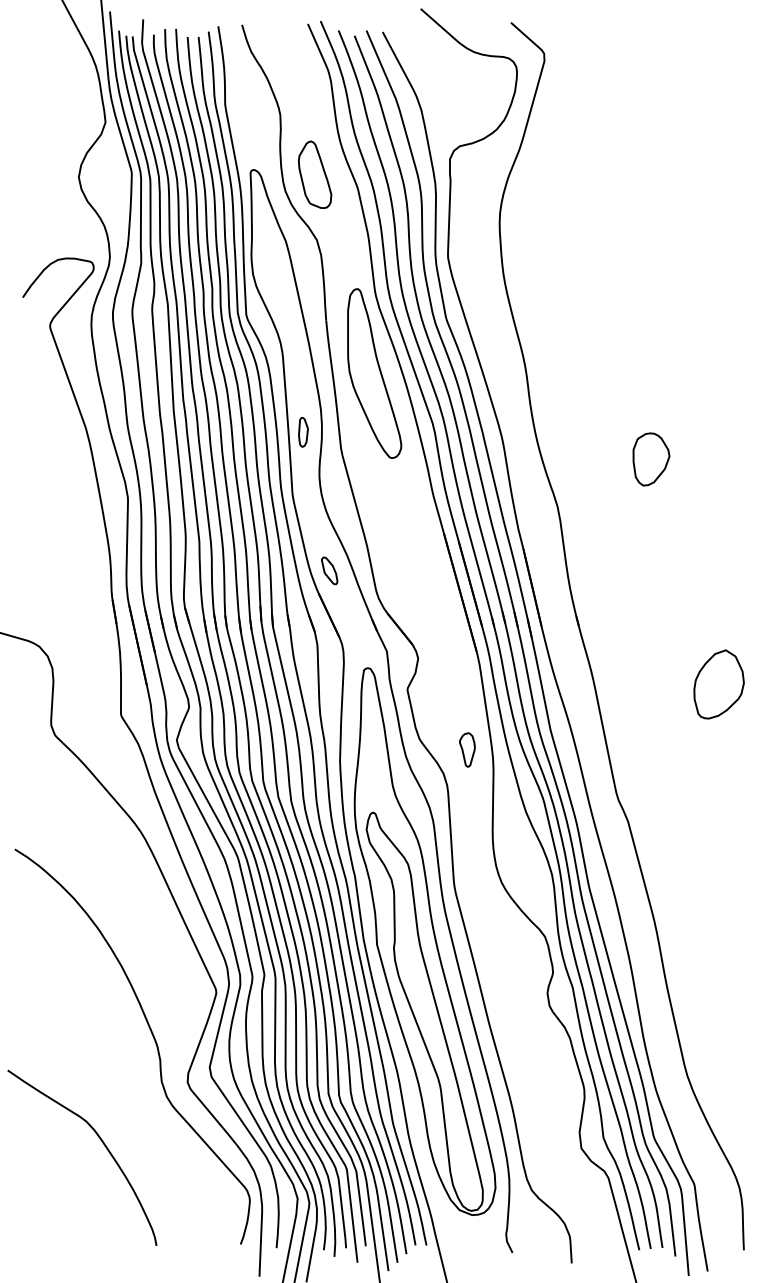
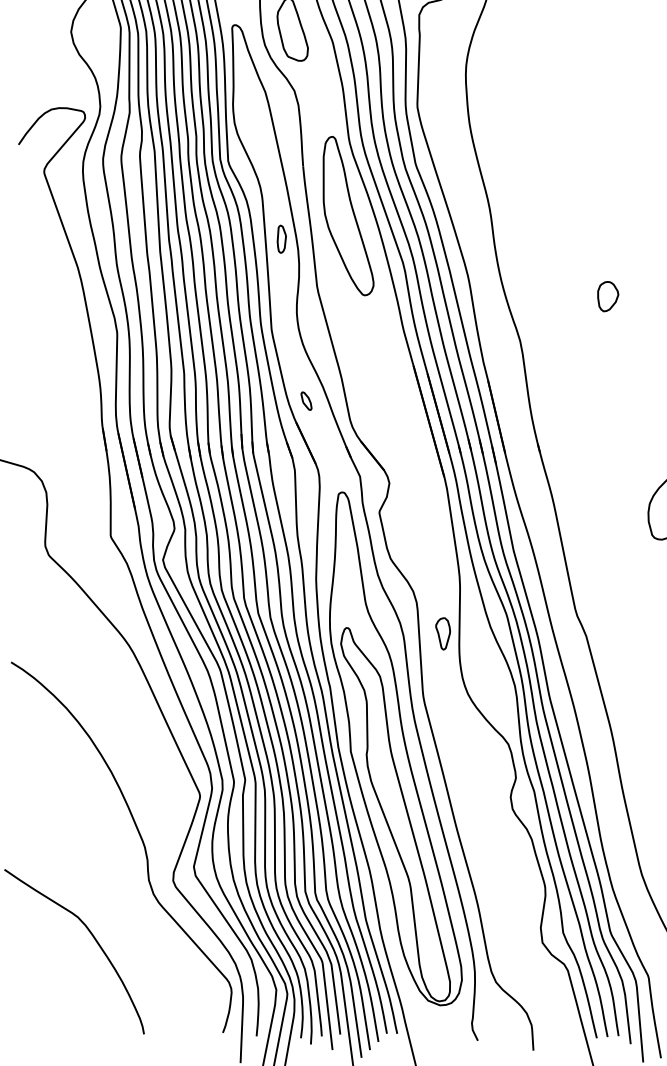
part: (303, 432) -> (281, 239), moved
part: (651, 459) -> (608, 296), size x0.6
part: (329, 570) -> (306, 400), size x0.7
part: (467, 749) -> (443, 633), moved

